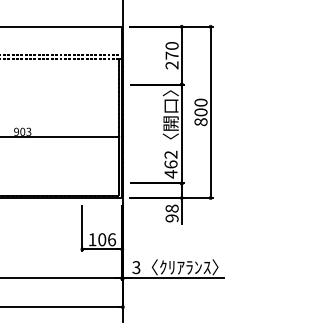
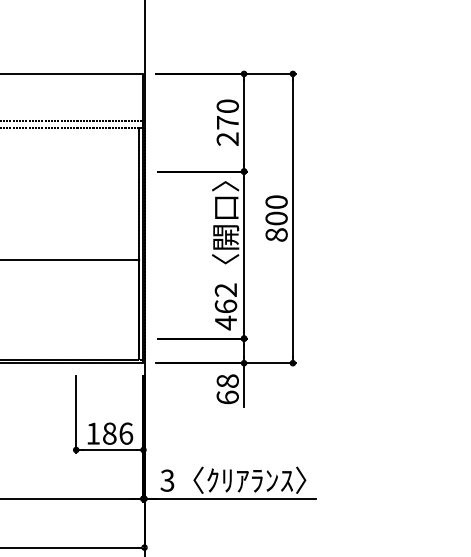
text: (171, 218) -> (226, 397), 98 -> 68
text: (102, 239) -> (110, 433), 106 -> 186

